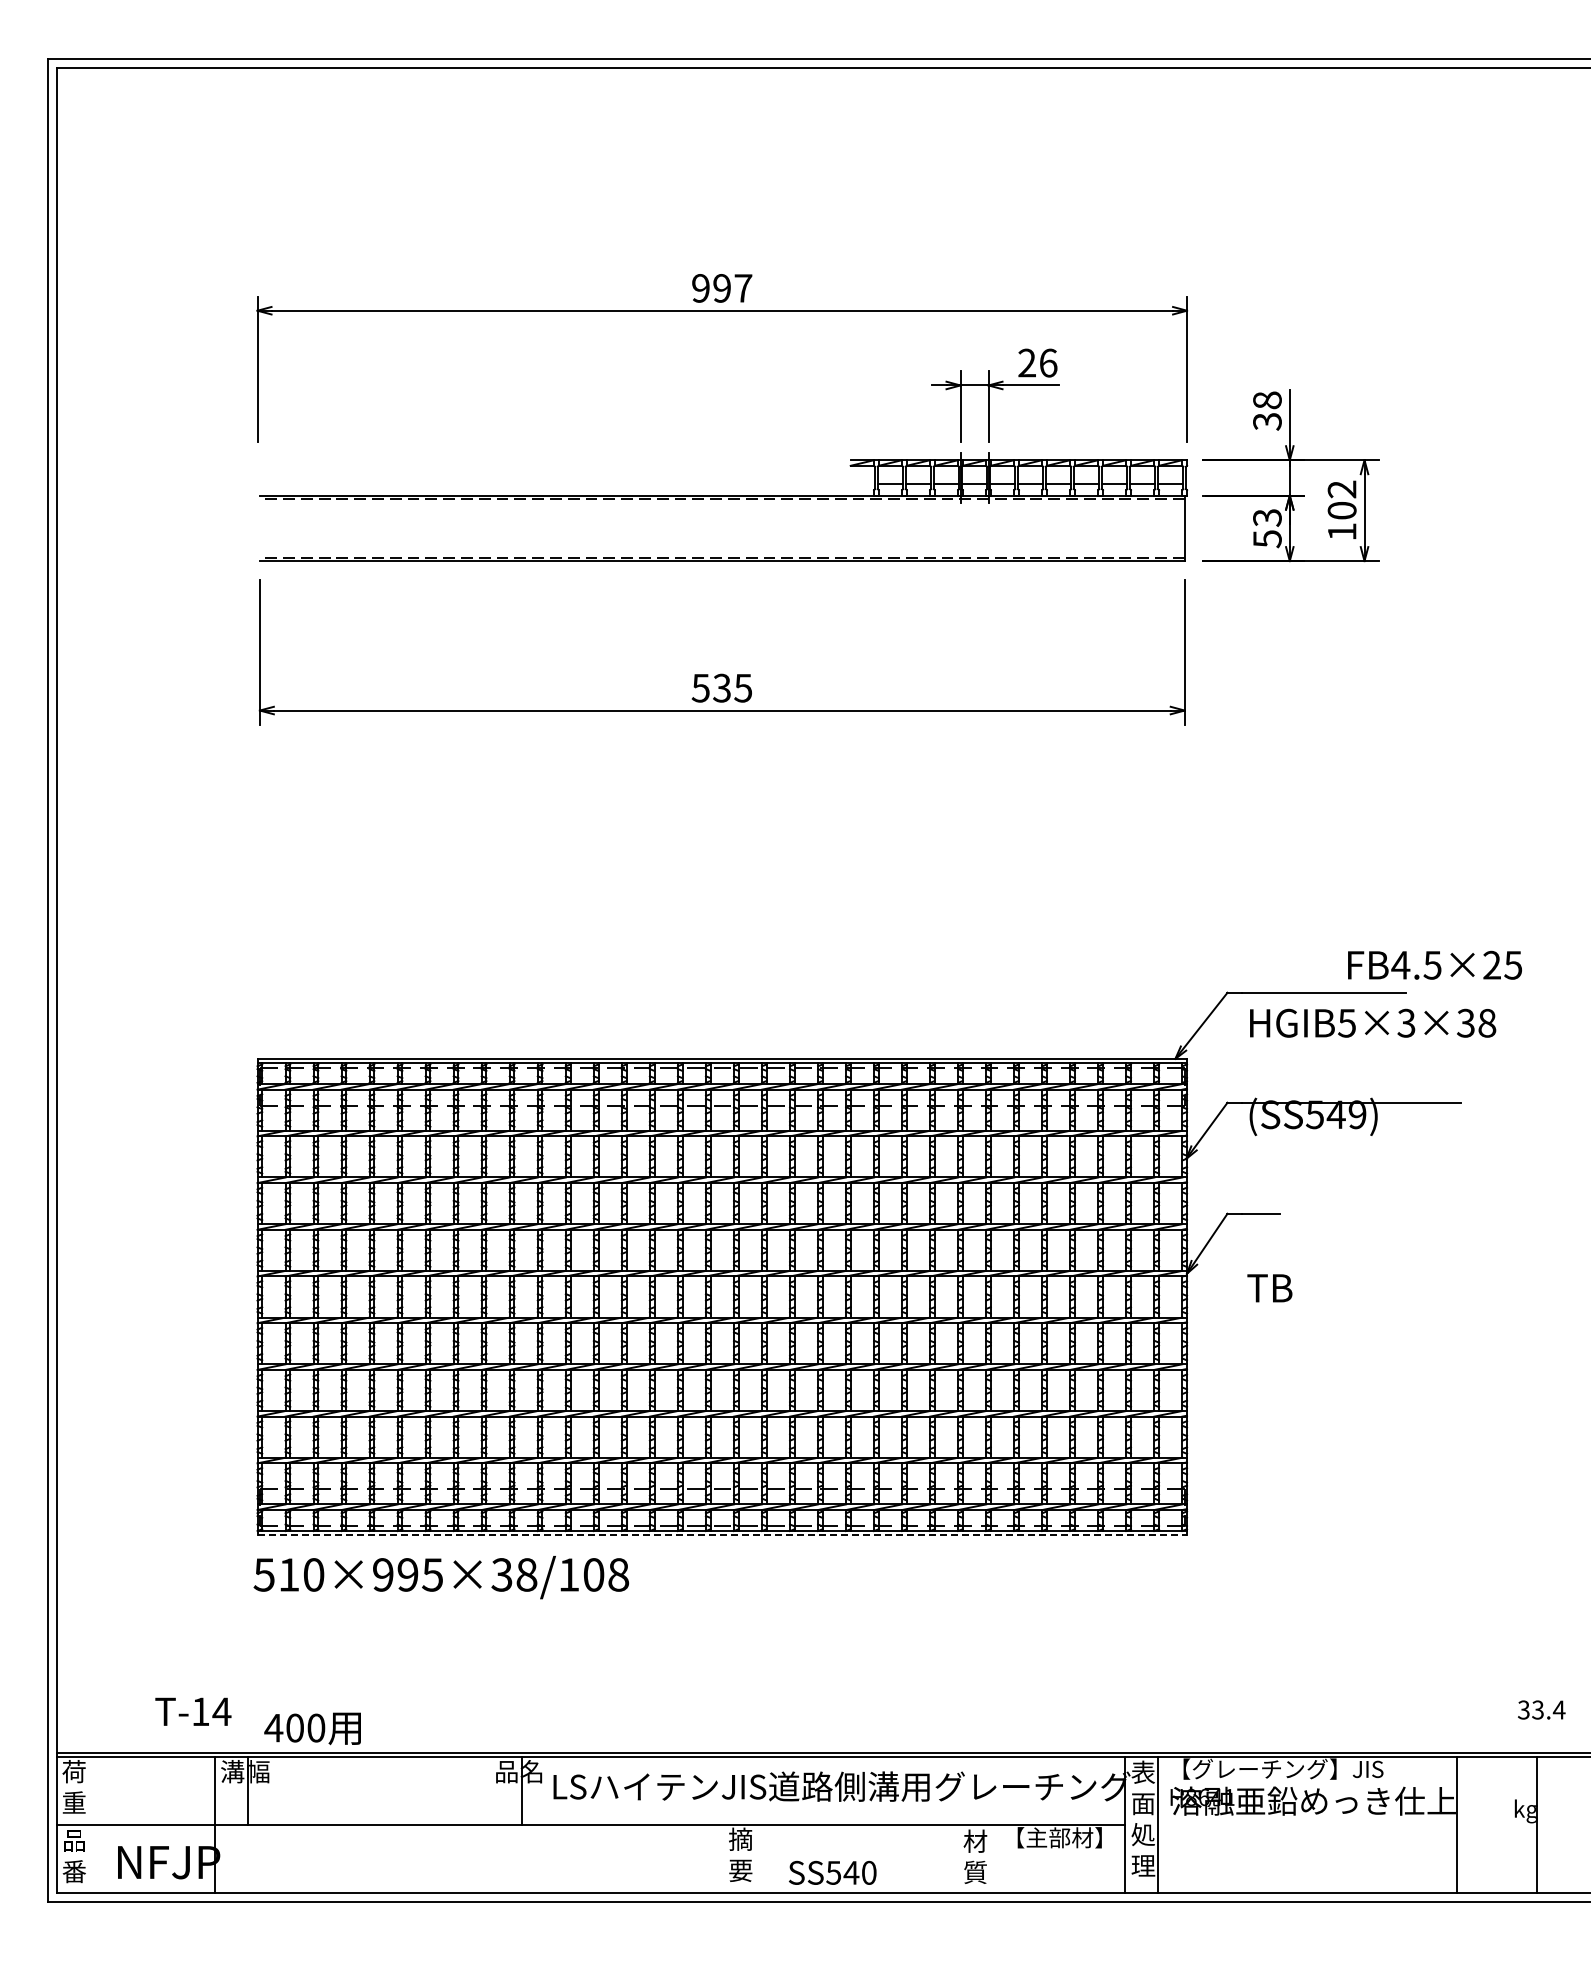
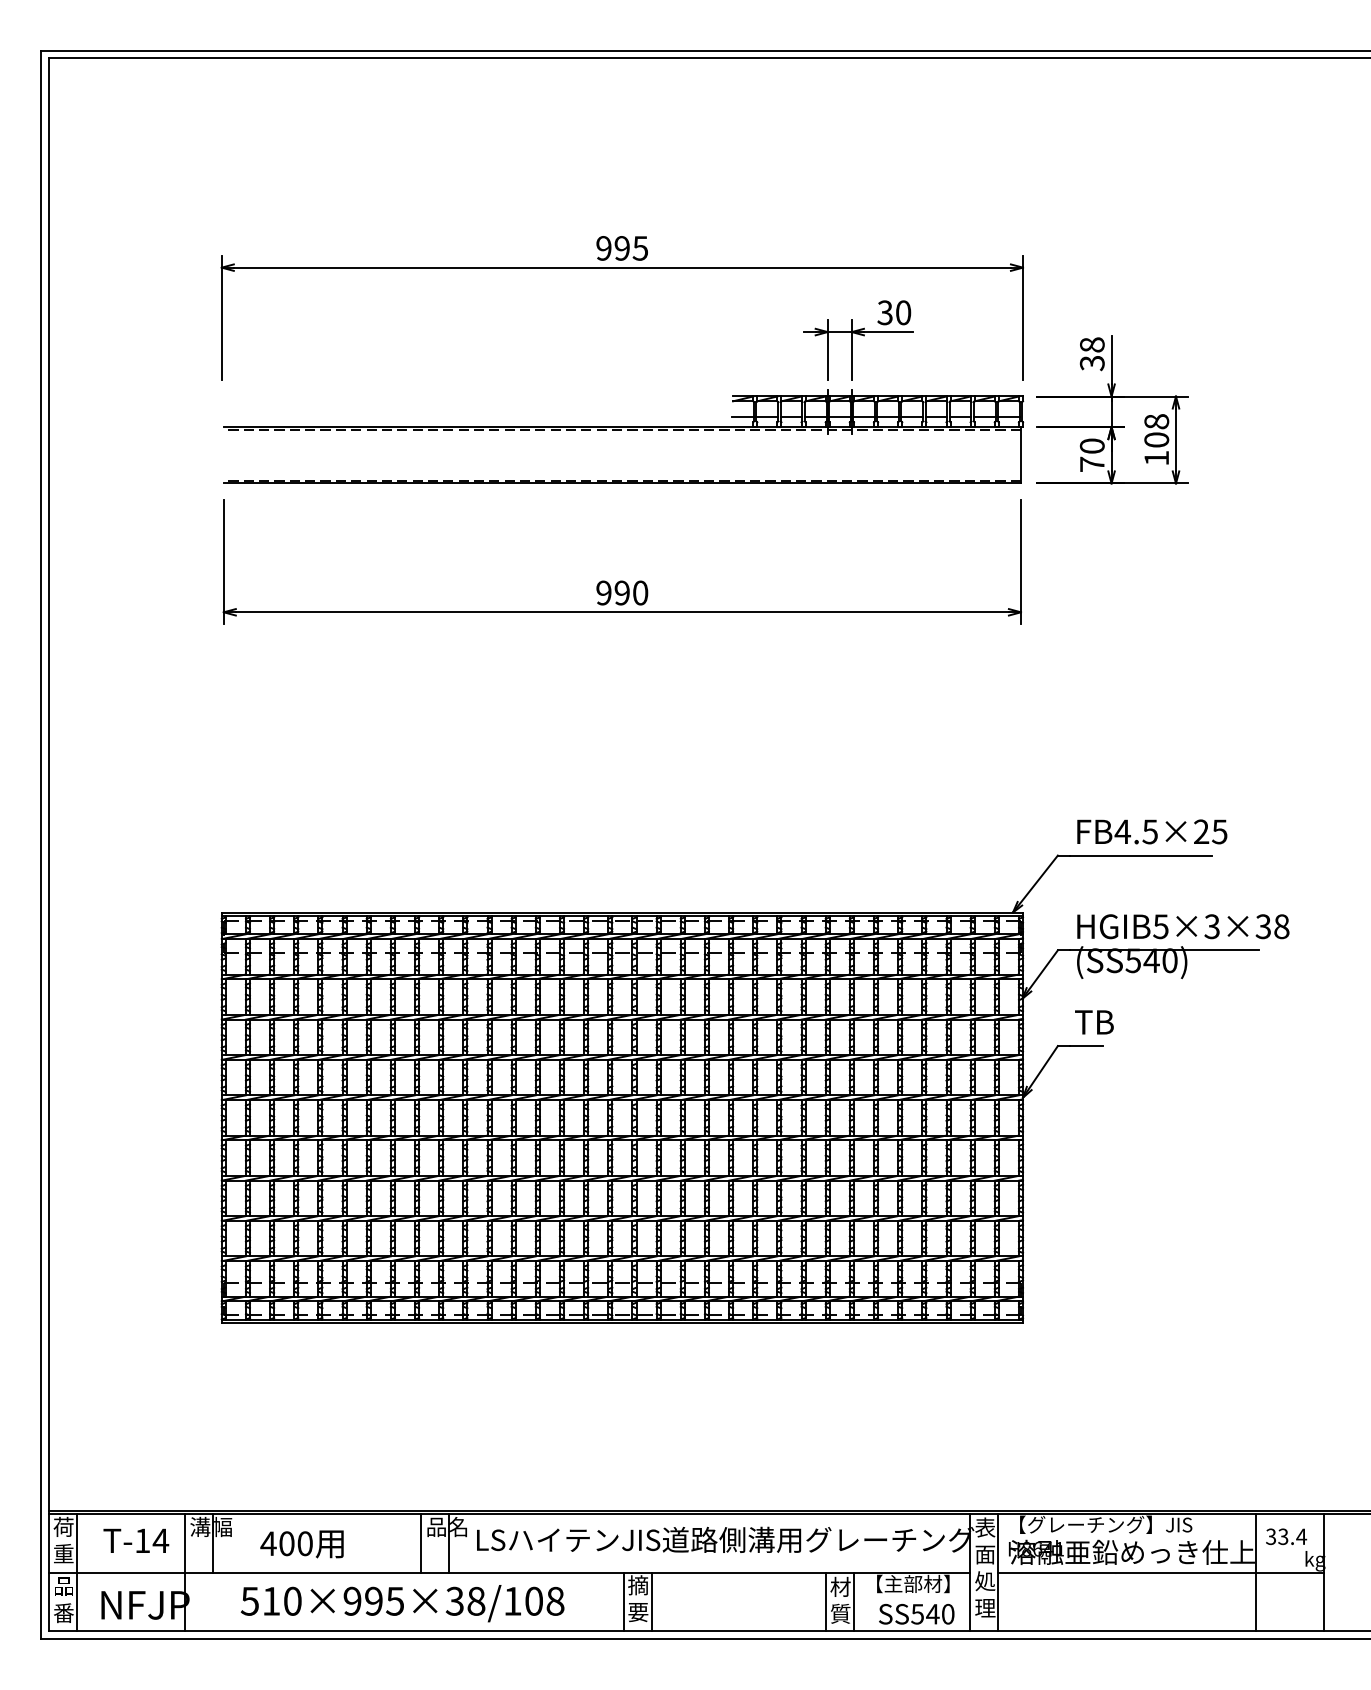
text: (743, 288) -> (640, 248), 997 -> 995
text: (1037, 362) -> (894, 312), 26 -> 30
line: (862, 483) -> (743, 416), added
text: (1341, 489) -> (1156, 421), 102 -> 108
text: (1267, 528) -> (1092, 455), 53 -> 70
text: (721, 687) -> (621, 592), 535 -> 990
text: (1434, 964) -> (1151, 831), moved
text: (1373, 1022) -> (1183, 926), moved
text: (1357, 1114) -> (1169, 960), (SS549) -> (SS540)
text: (1269, 1288) -> (1094, 1022), moved
line: (722, 1535) -> (622, 1323), dashed -> solid
text: (441, 1577) -> (402, 1603), moved
text: (1541, 1709) -> (1286, 1536), moved
text: (193, 1711) -> (136, 1540), moved
text: (312, 1728) -> (301, 1544), moved
line: (489, 1790) -> (421, 1543), added
line: (89, 1824) -> (76, 1572), added
line: (1346, 1824) -> (1160, 1572), added
line: (723, 1858) -> (623, 1601), added
line: (756, 1858) -> (651, 1601), added
line: (958, 1858) -> (826, 1601), added
line: (991, 1858) -> (854, 1601), added
text: (832, 1872) -> (916, 1613), moved

